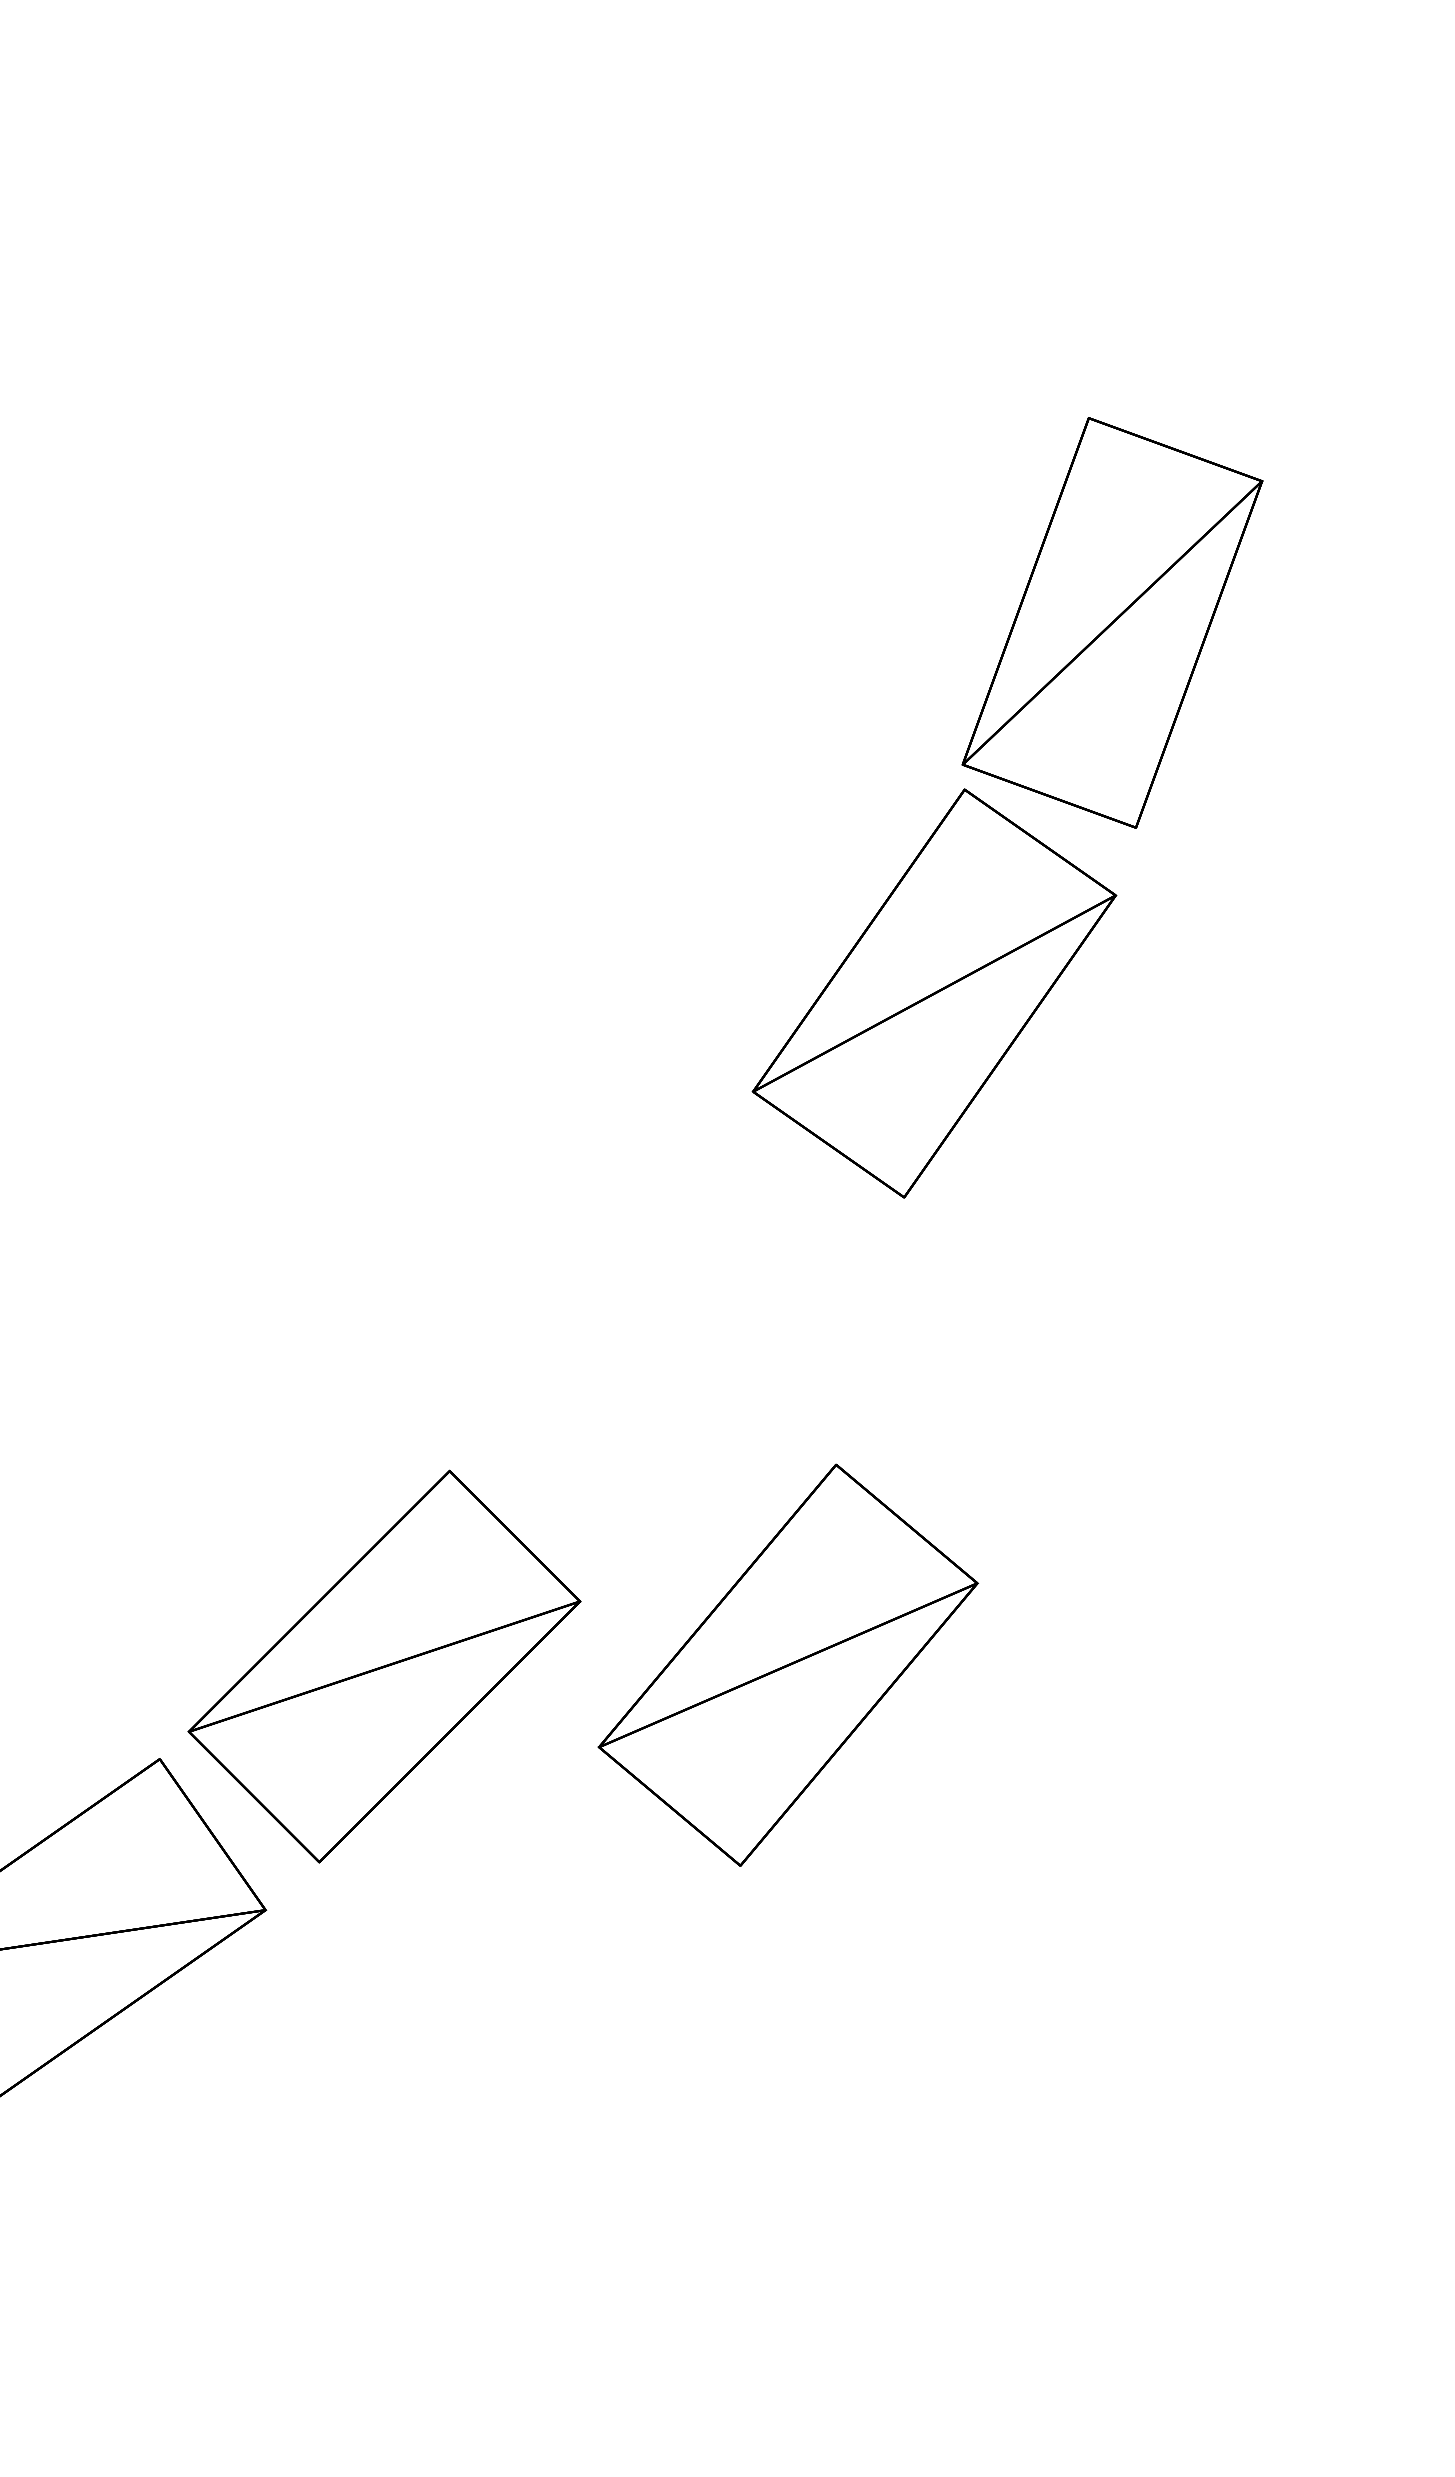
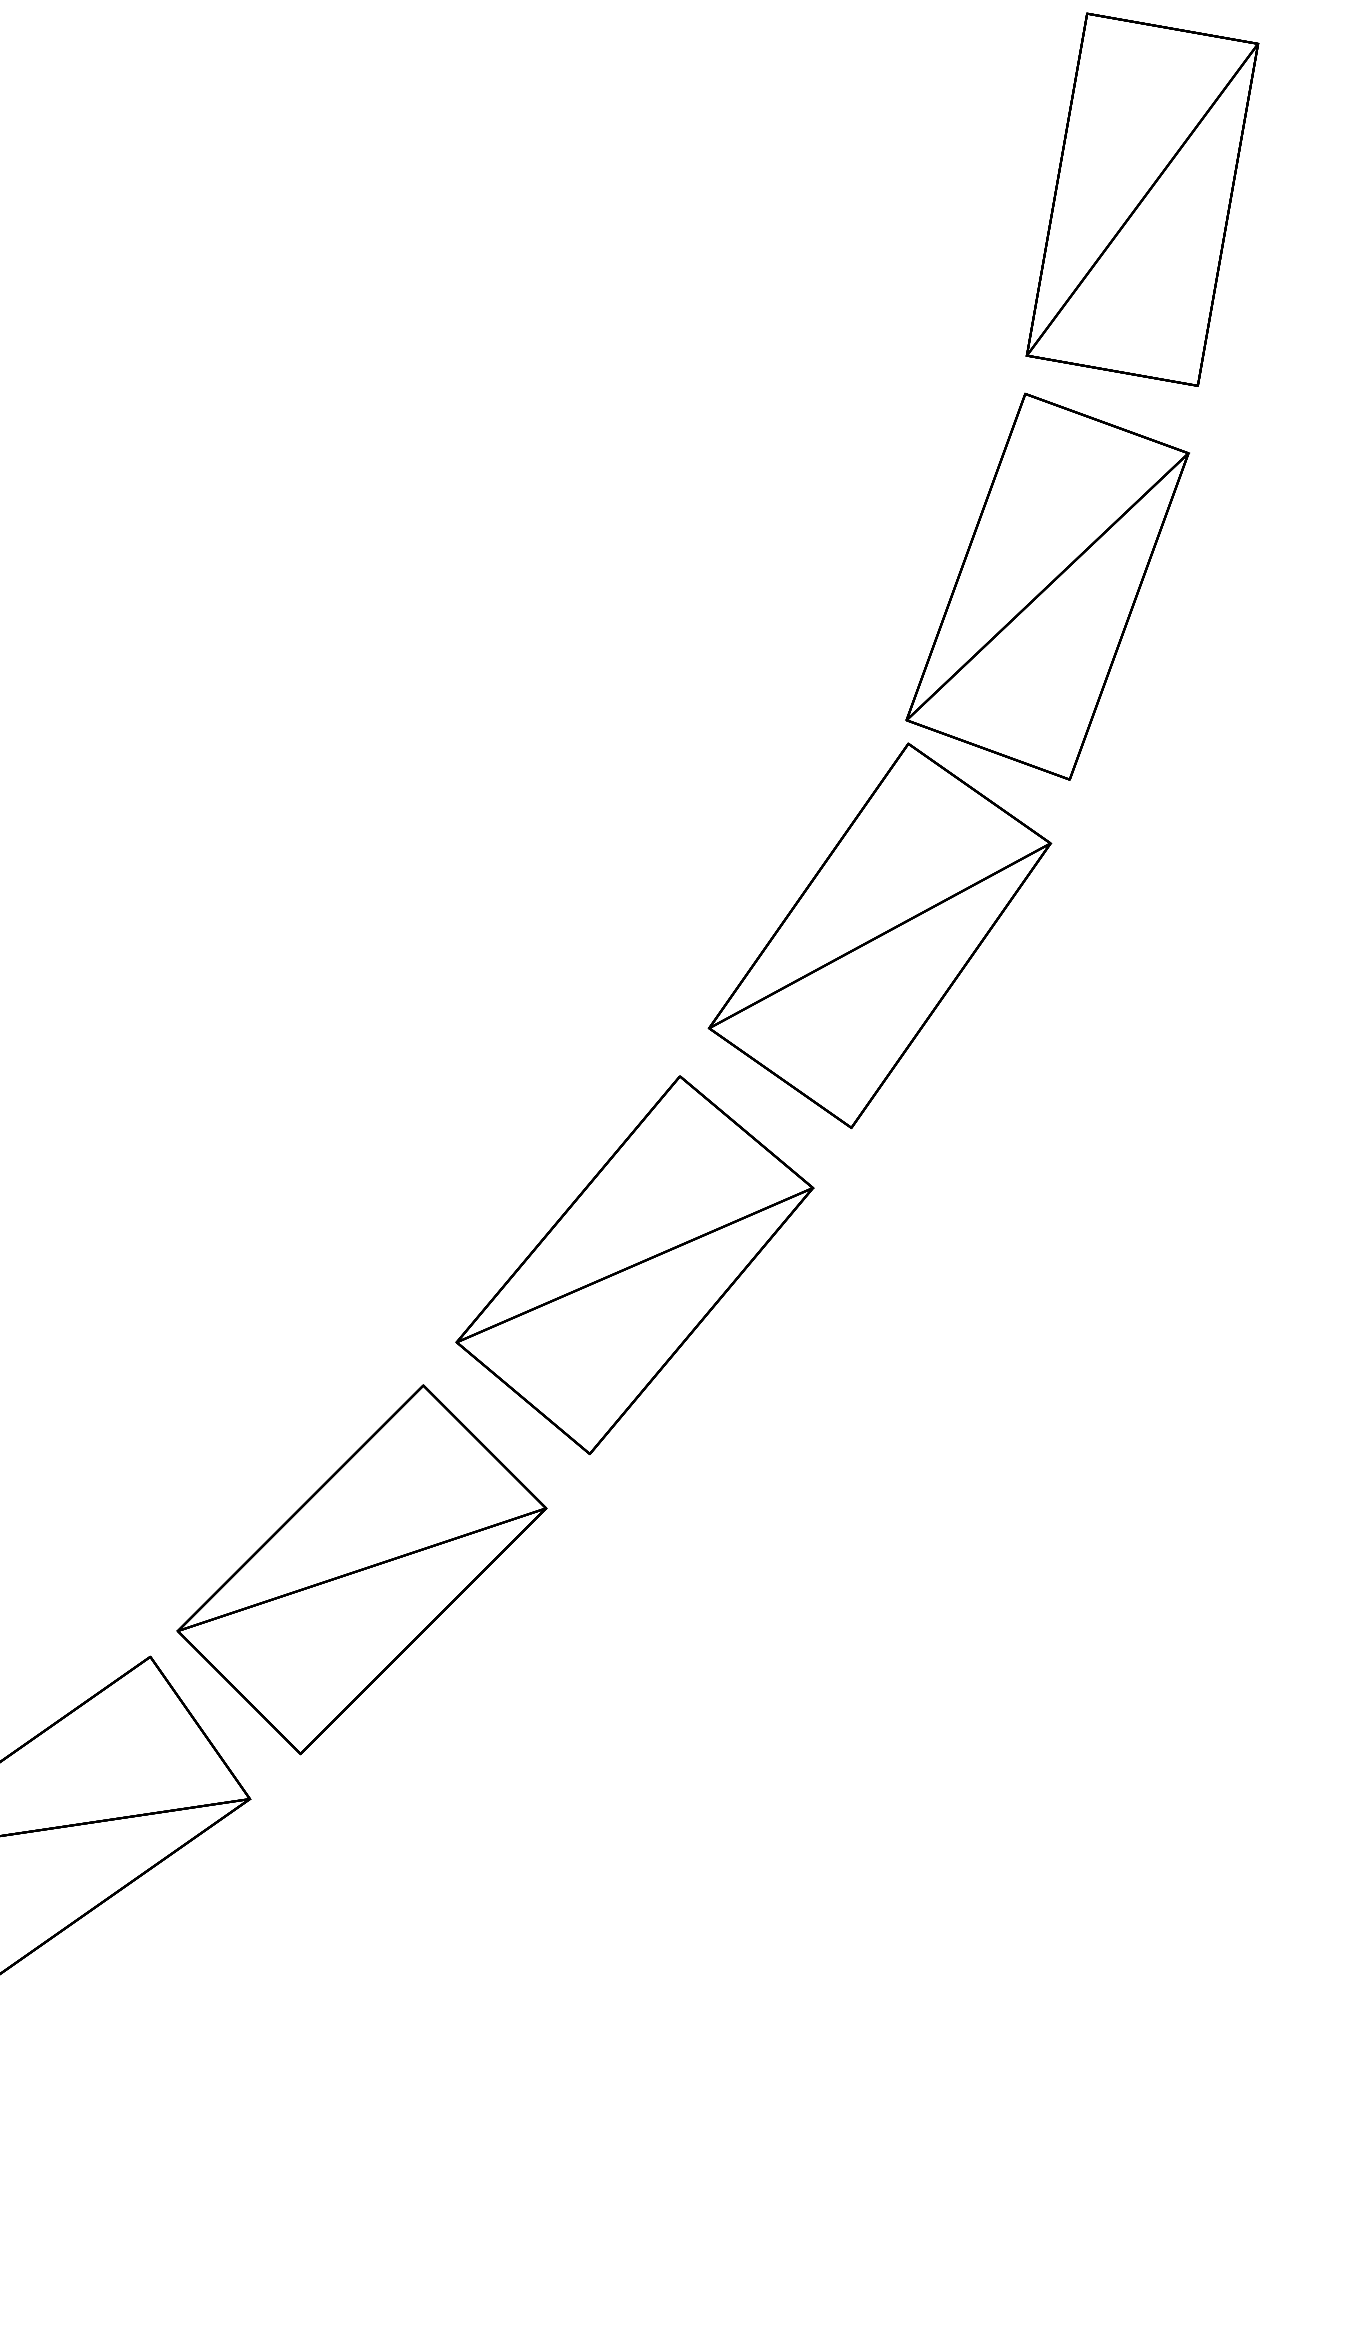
part: (1213, 211) -> (1142, 199), added
part: (787, 1664) -> (634, 1264), moved

